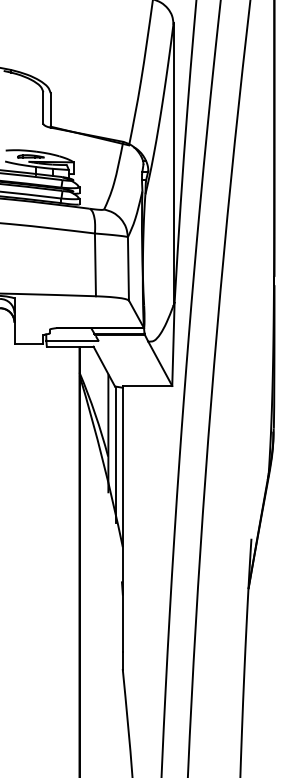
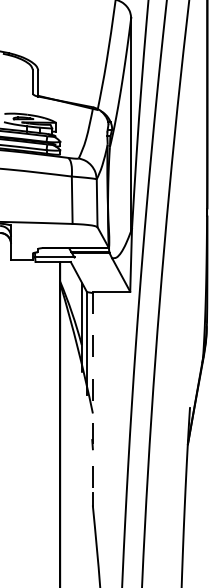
line: (122, 519) -> (92, 392), solid -> dashed

